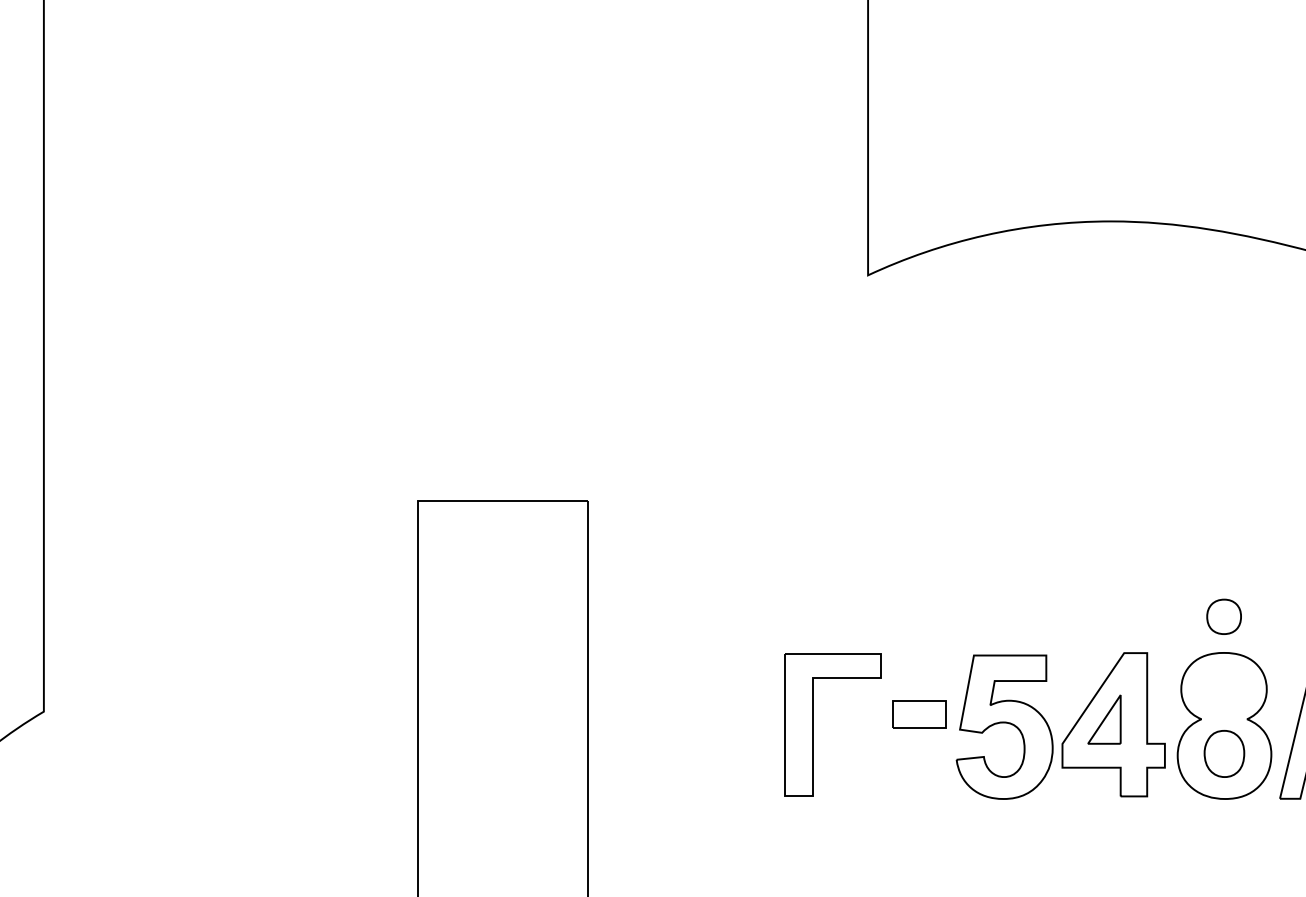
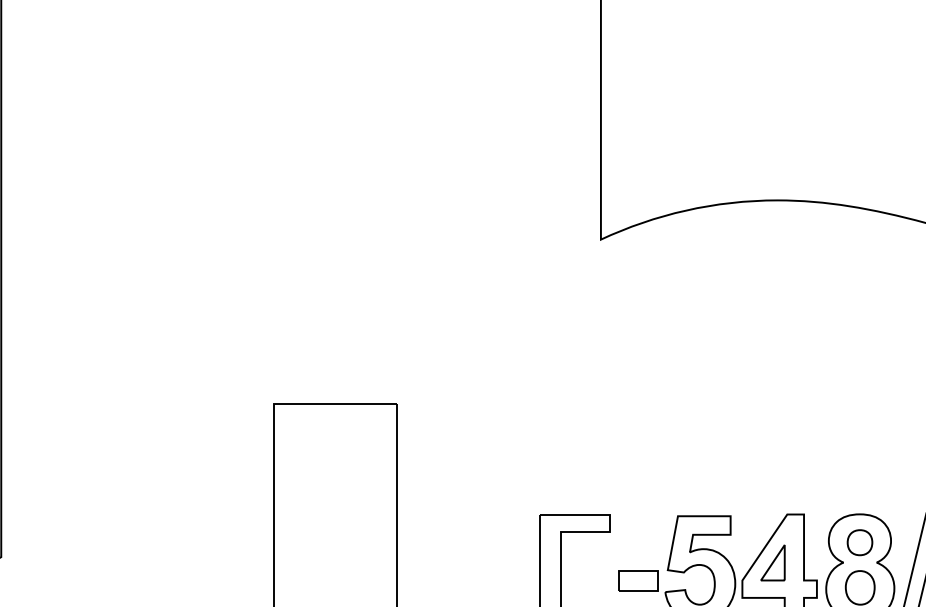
part: (1223, 616) -> (859, 542), moved
part: (919, 714) -> (638, 580), moved

